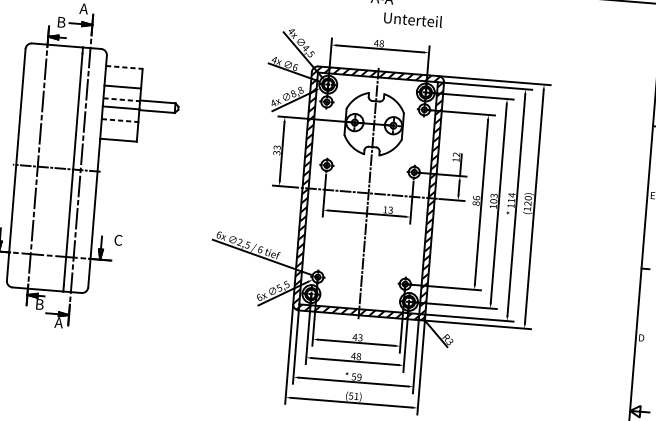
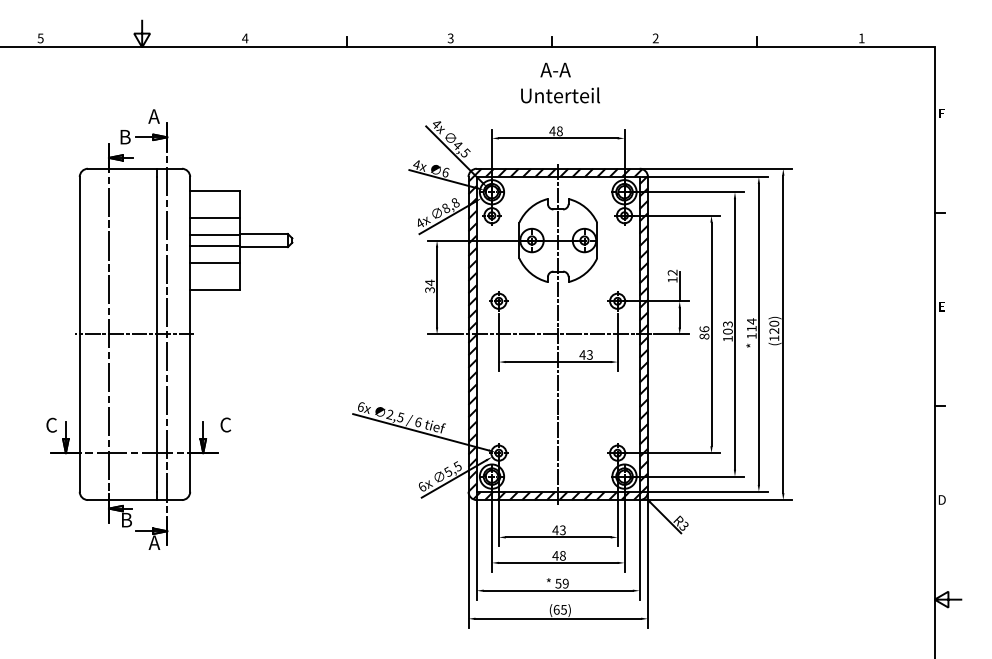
text: (413, 19) -> (560, 95), moved
line: (124, 67) -> (215, 191), dashed -> solid
line: (122, 100) -> (215, 235), dashed -> solid
line: (120, 120) -> (215, 263), dashed -> solid
text: (276, 147) -> (429, 282), 33 -> 34
text: (385, 209) -> (582, 354), 13 -> 43
text: (353, 395) -> (559, 609), (51) -> (65)

